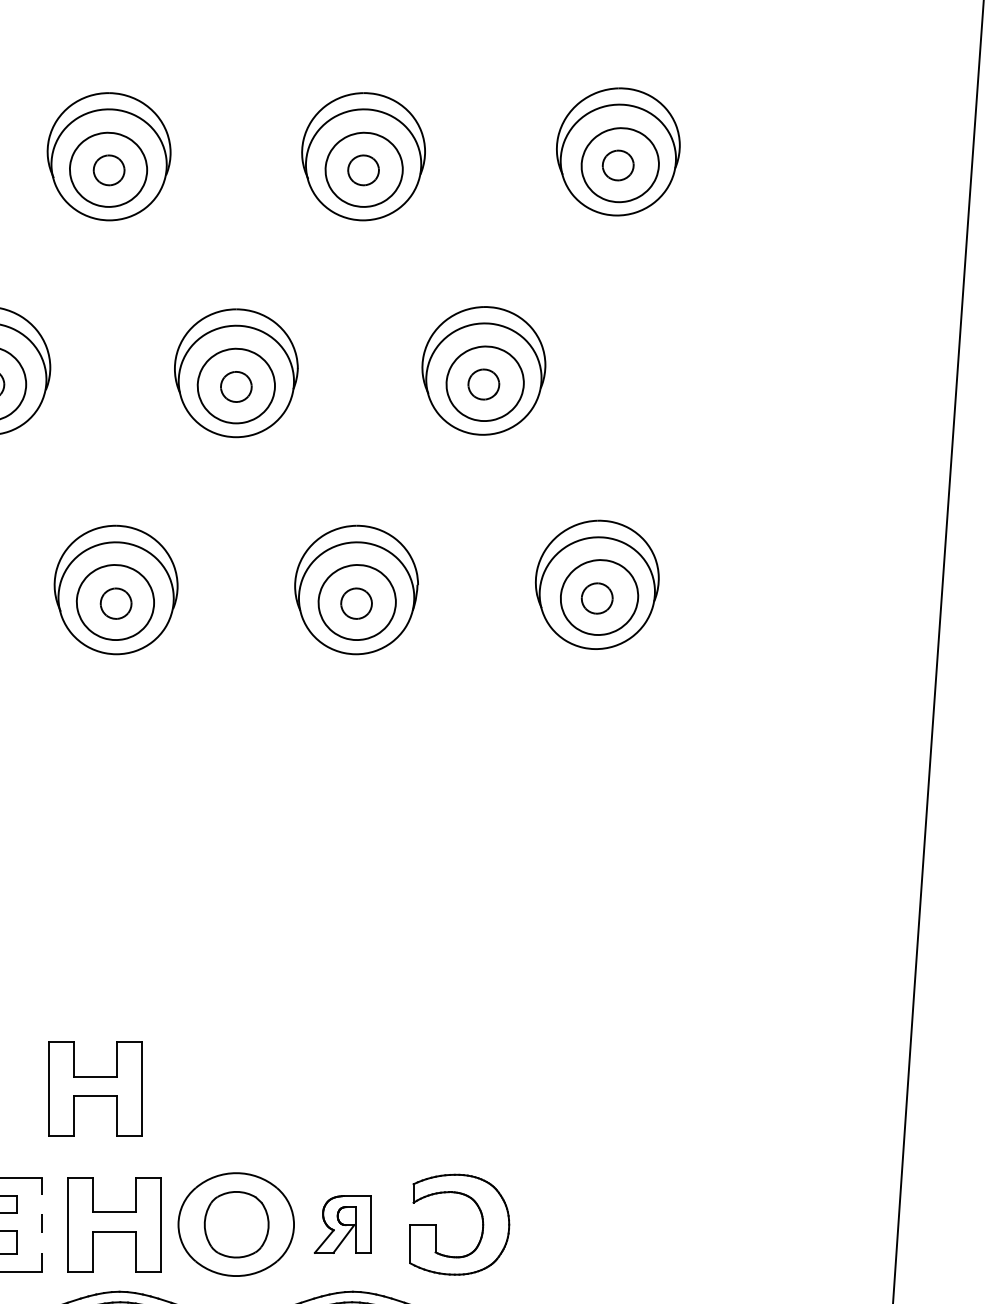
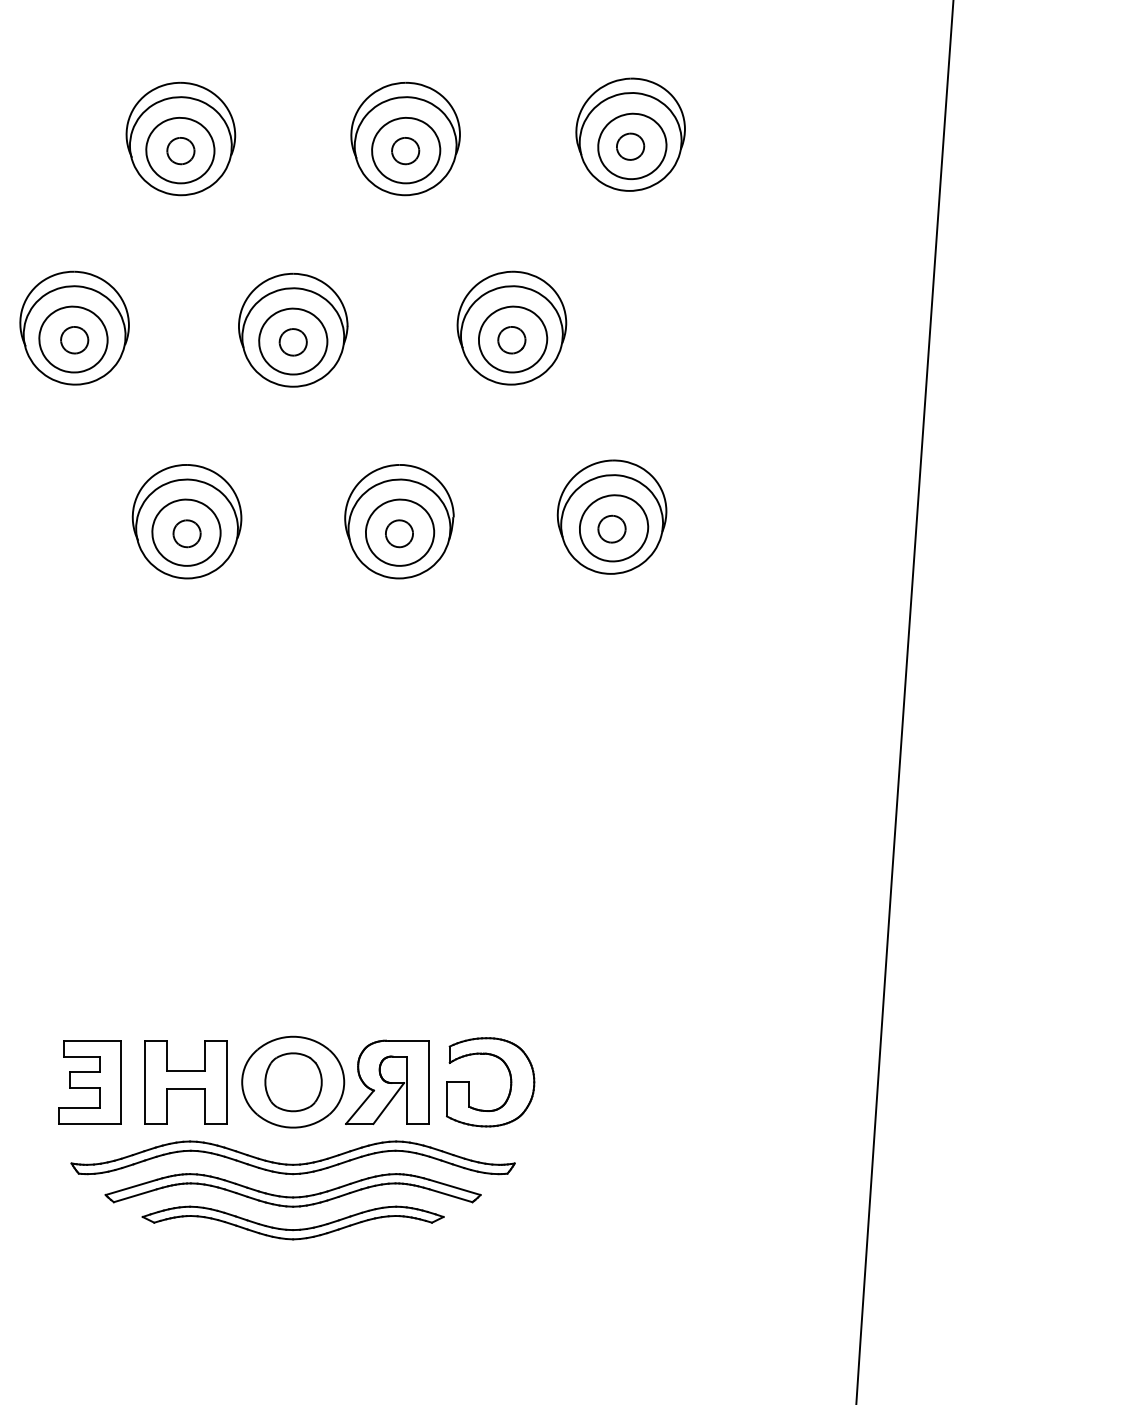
part: (95, 1089) -> (168, 962), removed
part: (343, 1223) -> (387, 1081), size x1.67
line: (41, 1224) -> (121, 1082), dashed -> solid

